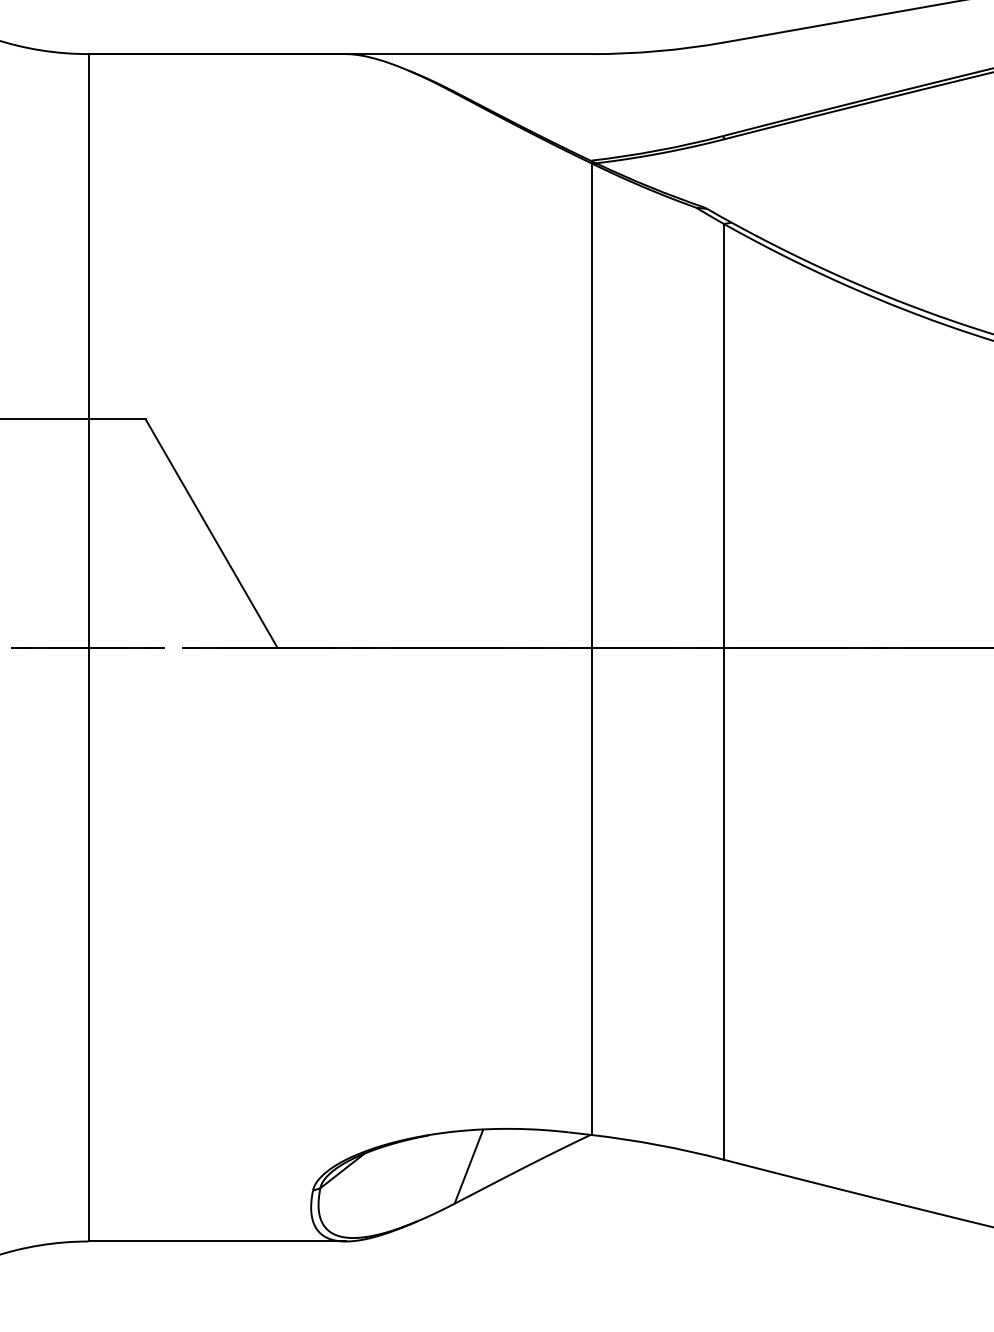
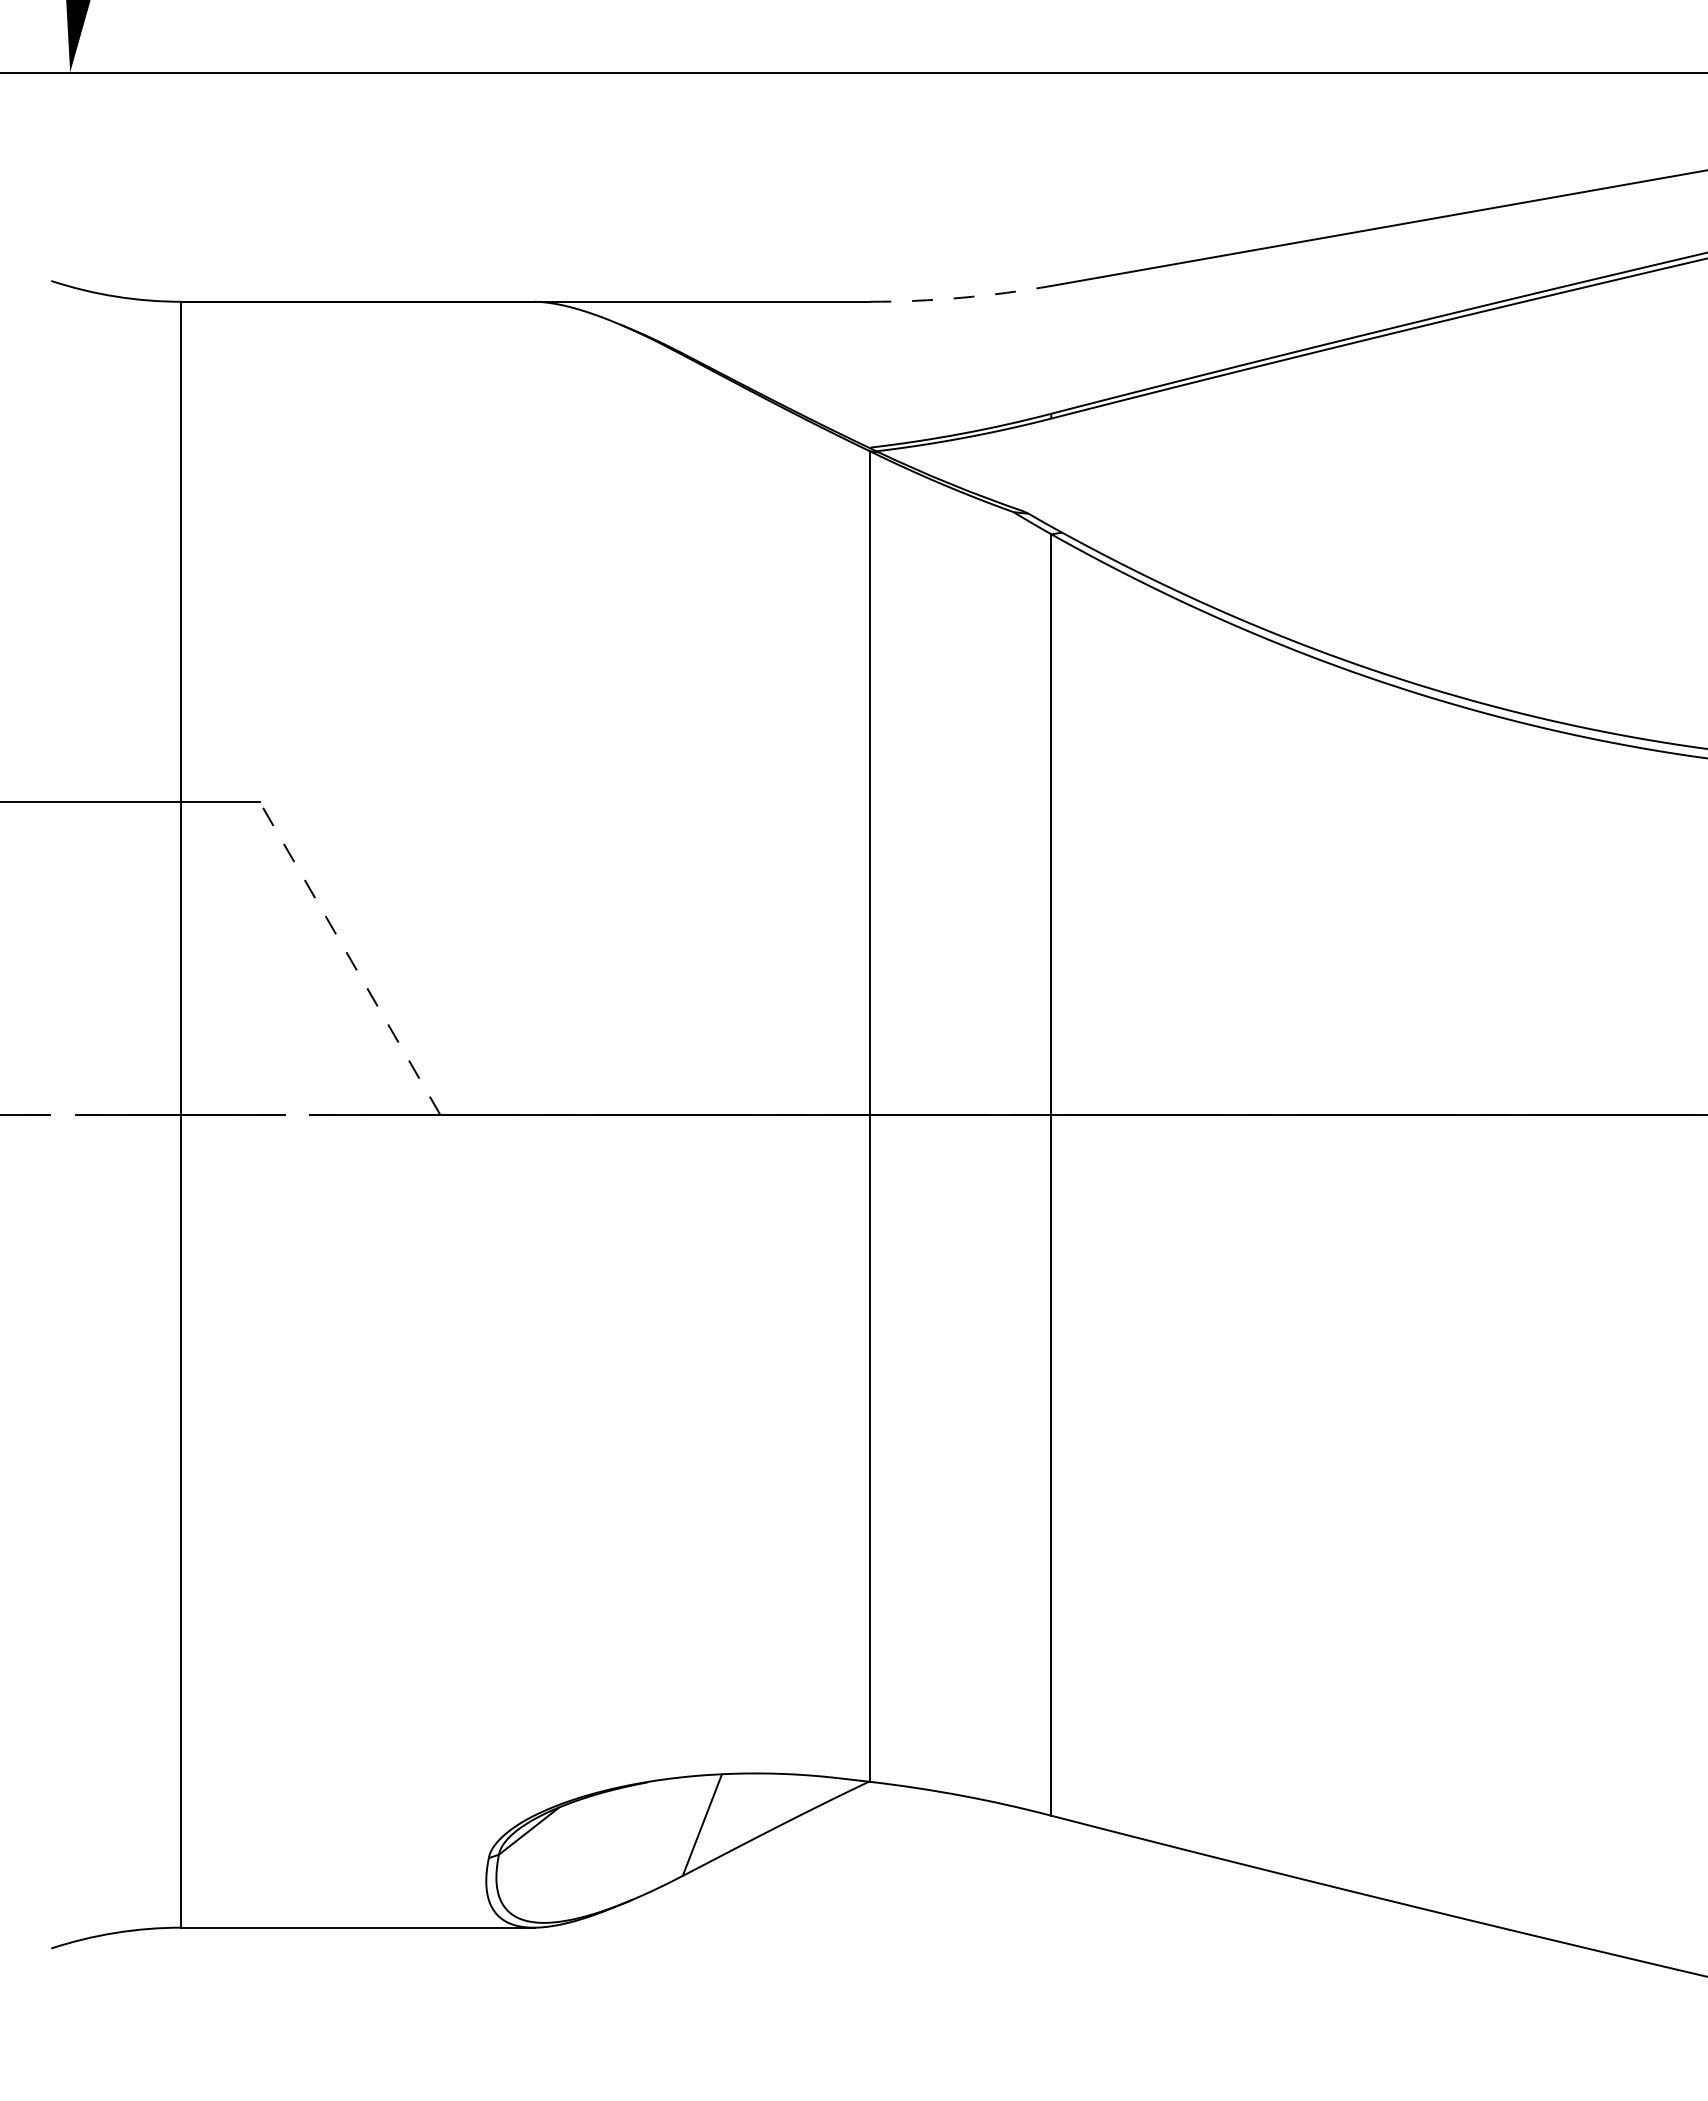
arc: (658, 50) -> (961, 297), solid -> dashed
line: (212, 533) -> (350, 958), solid -> dashed

